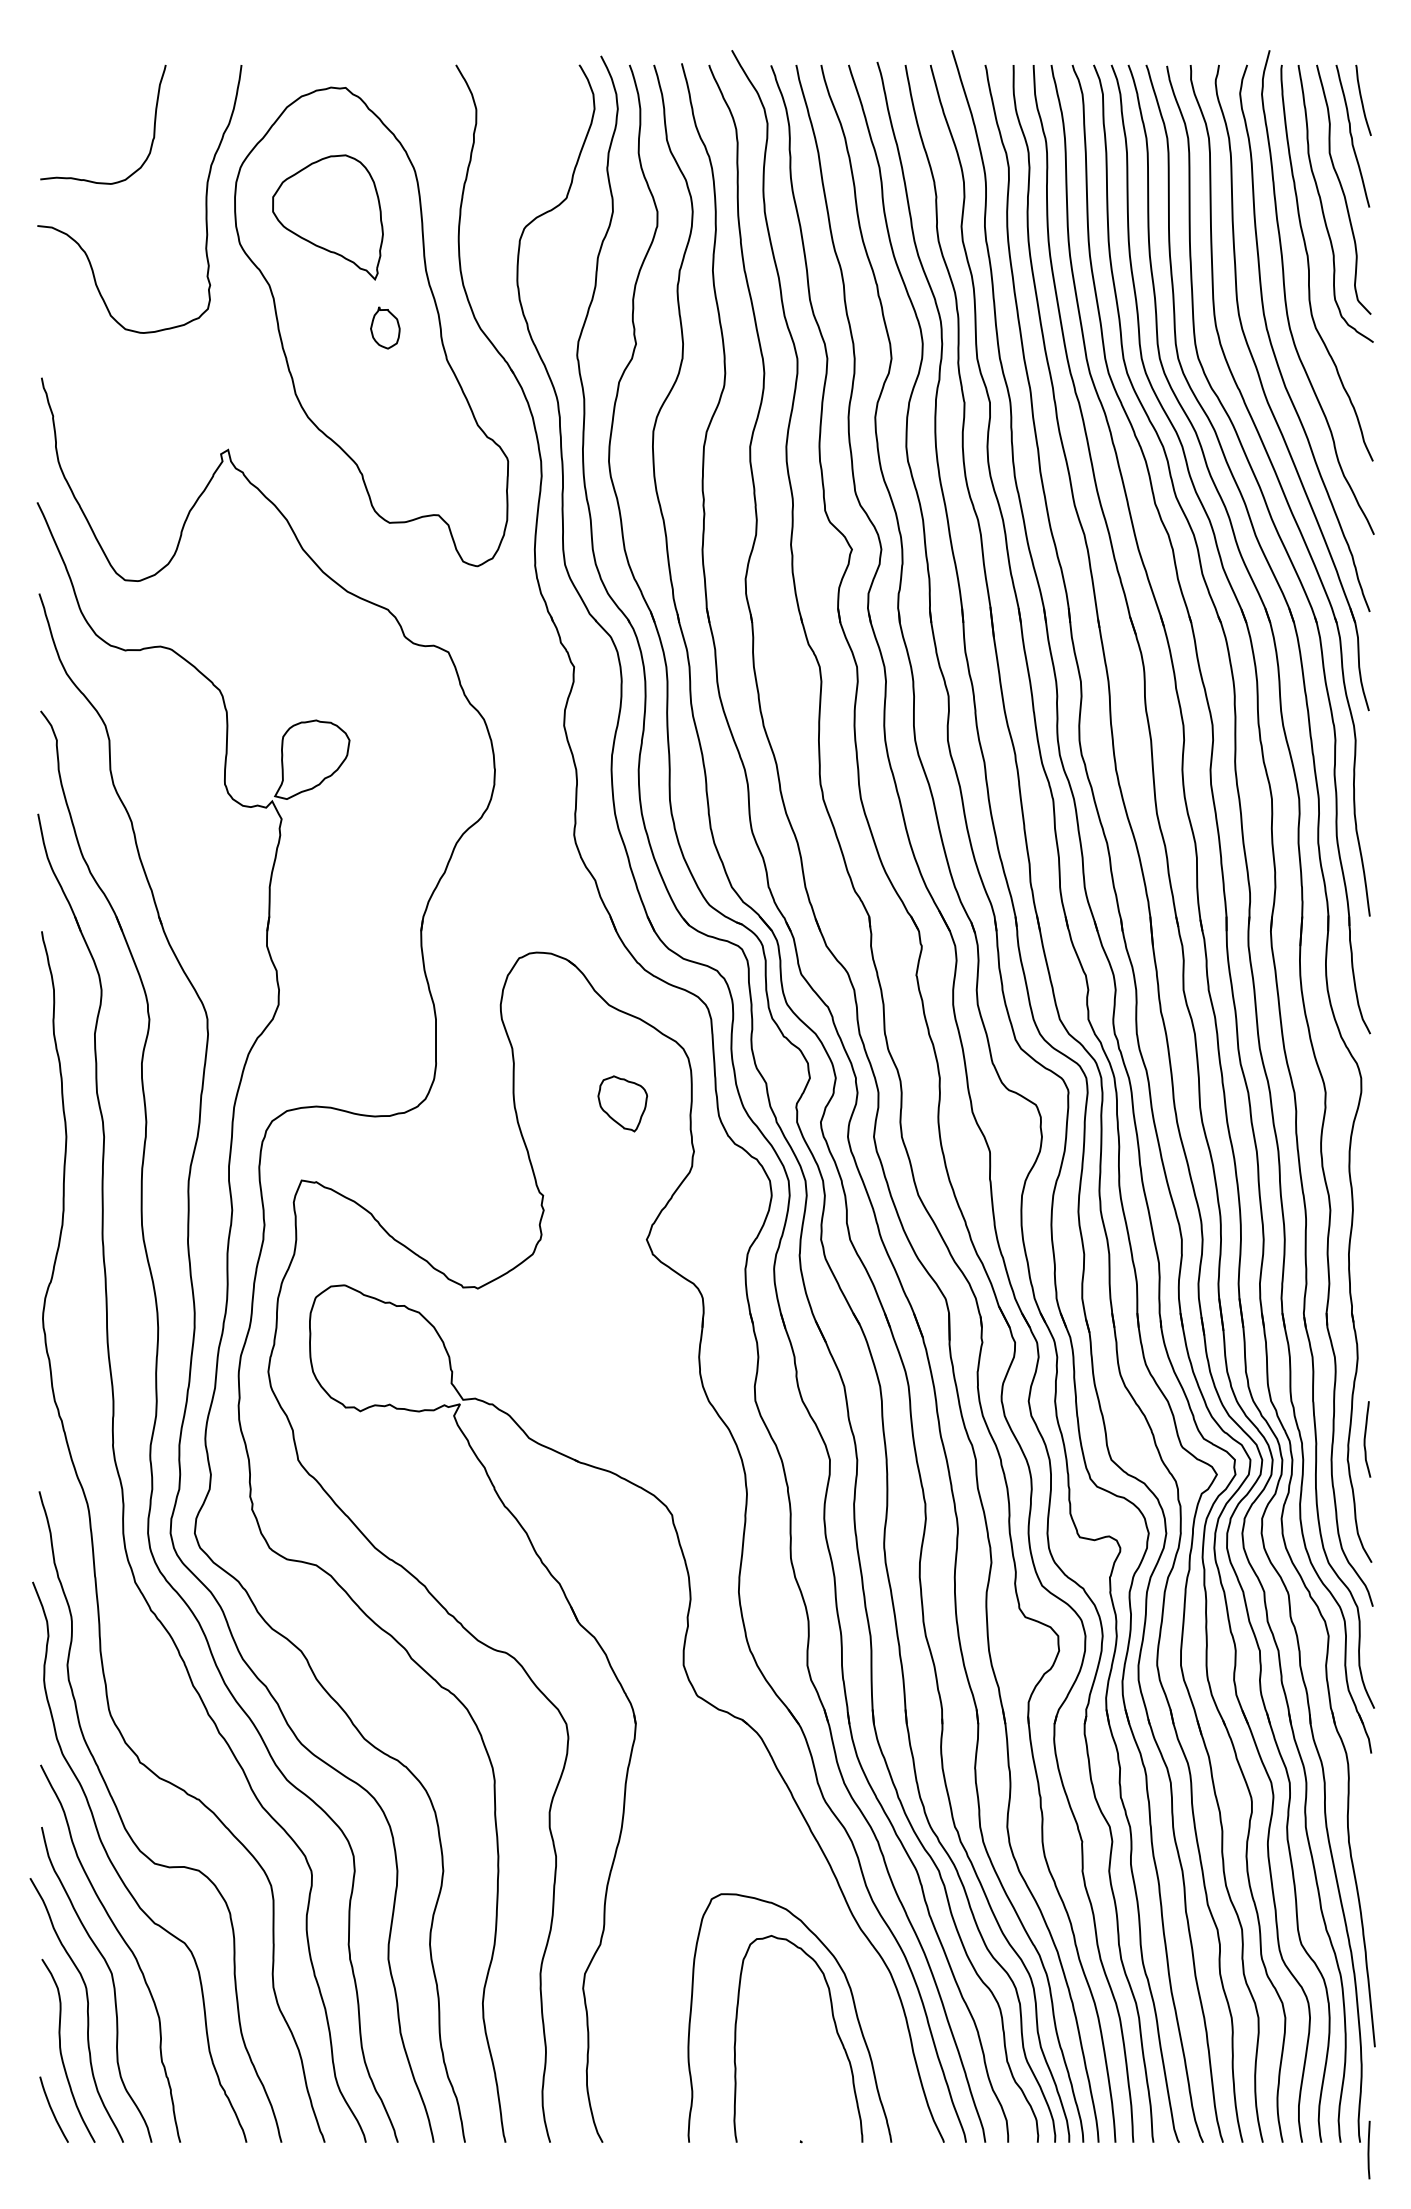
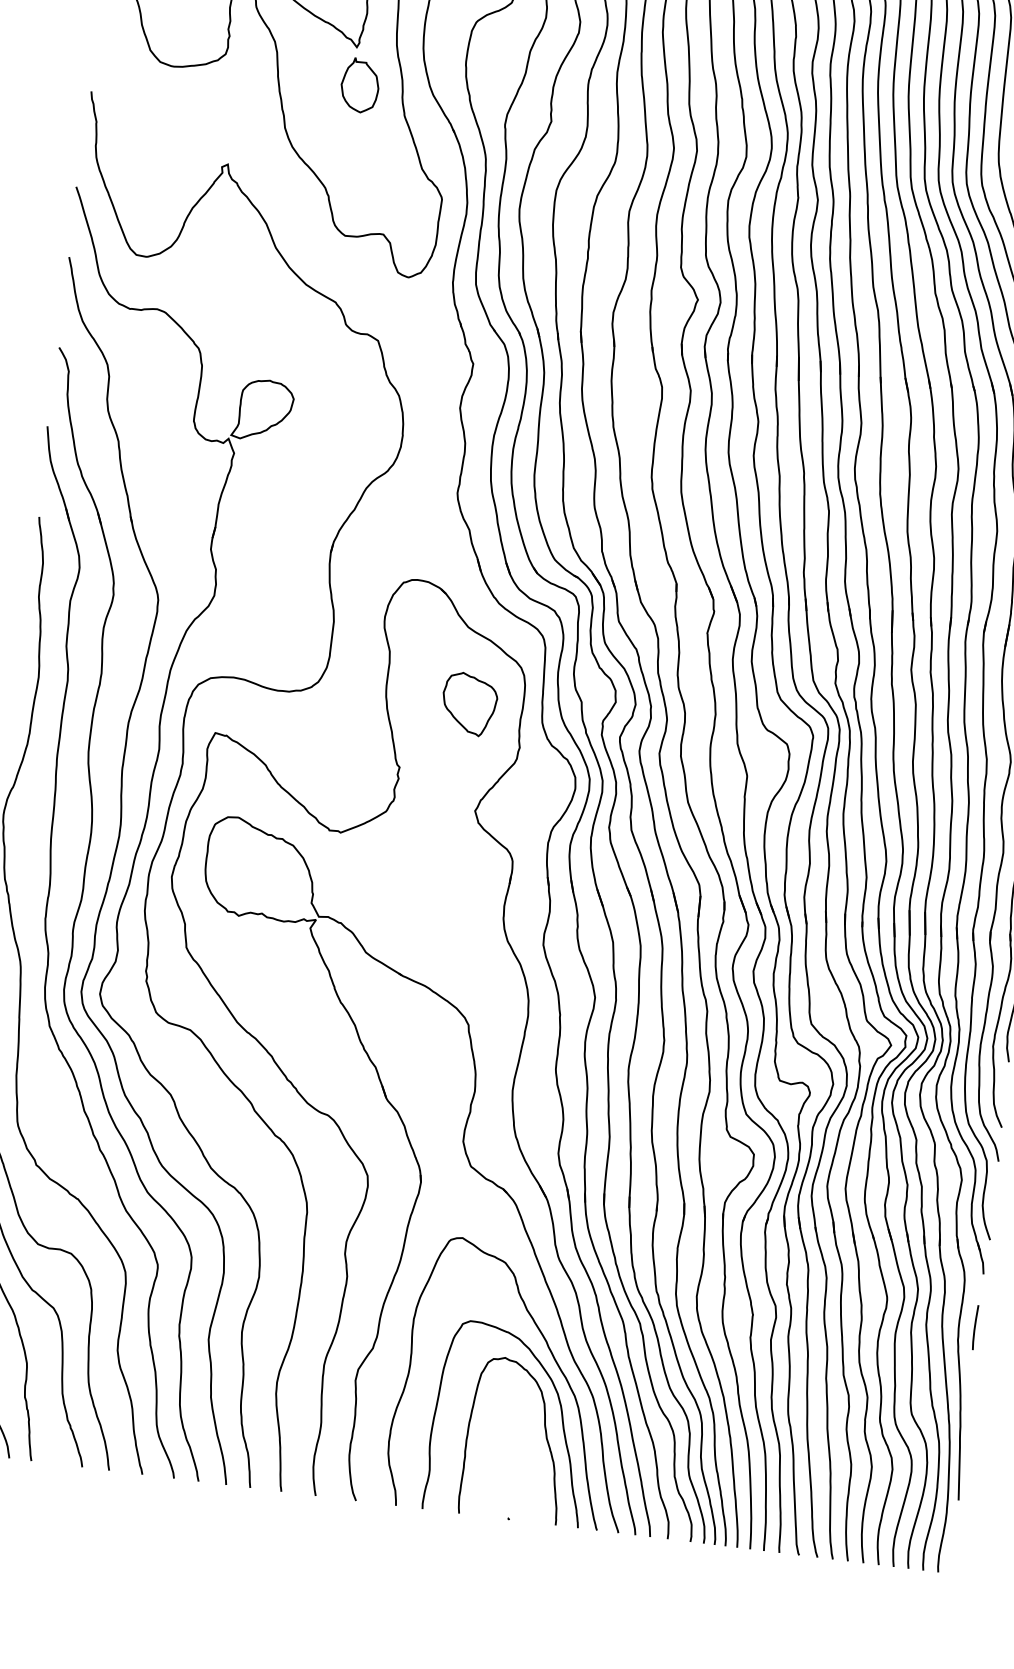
part: (385, 327) -> (360, 85), size x1.67
part: (622, 1103) -> (469, 704), size x1.43
curve: (831, 1926) -> (552, 1356), added
line: (1368, 2149) -> (974, 1327), moved

